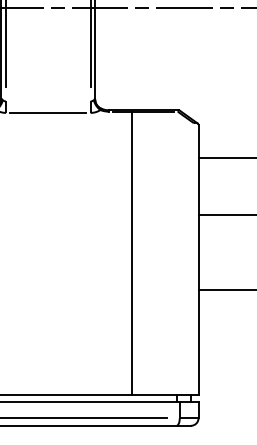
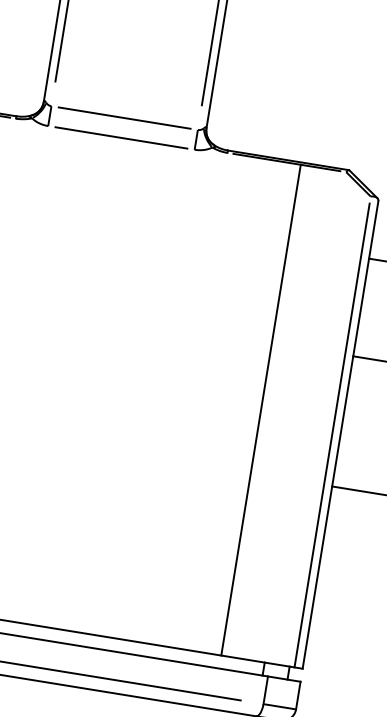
line: (48, 101) -> (124, 118), added
line: (131, 252) -> (261, 408), moved
line: (193, 260) -> (331, 434), added

